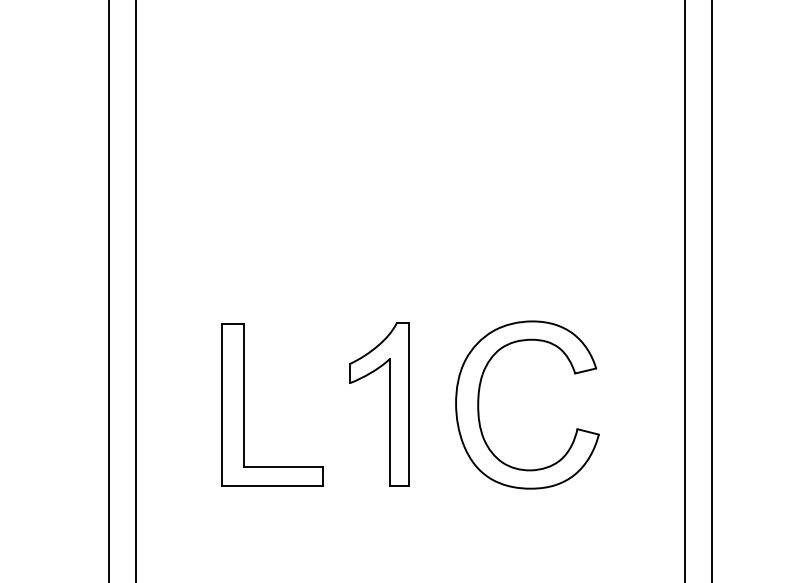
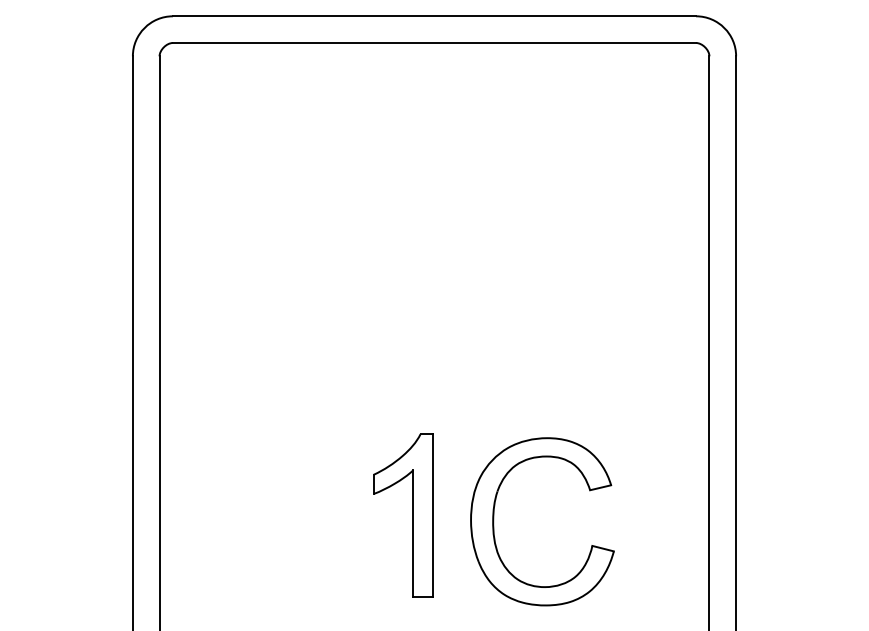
part: (244, 404) -> (268, 494), removed
part: (388, 404) -> (412, 515), moved
part: (479, 404) -> (494, 521), moved

